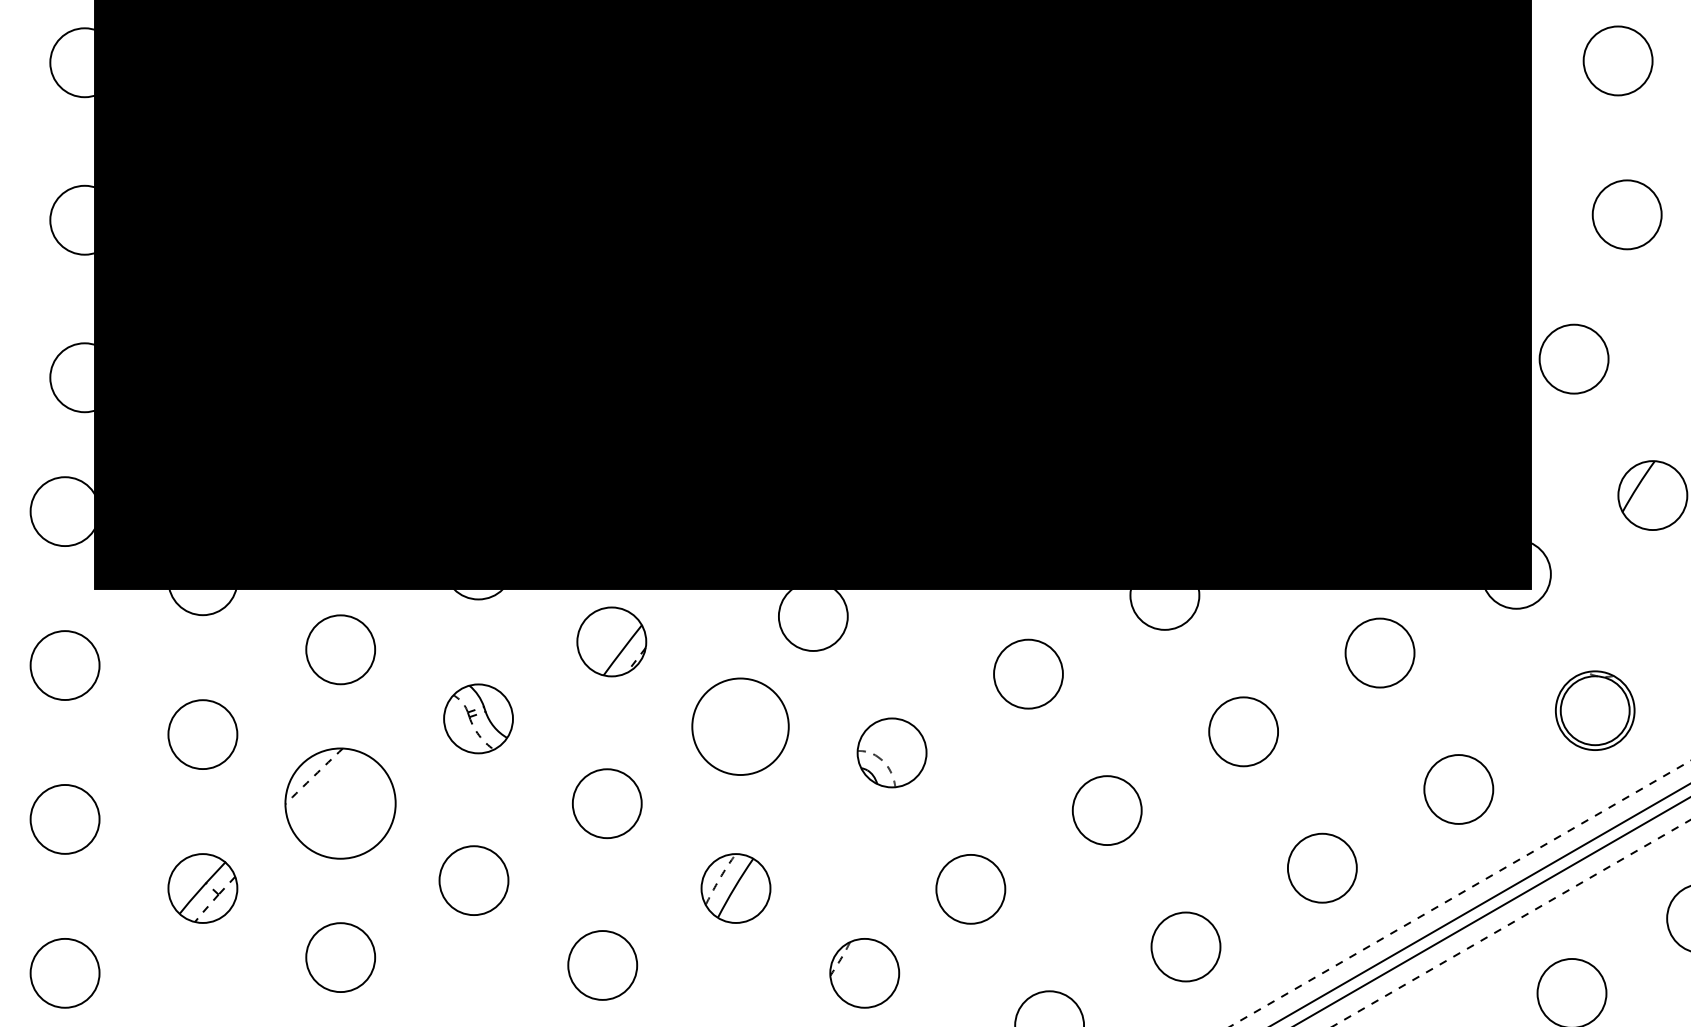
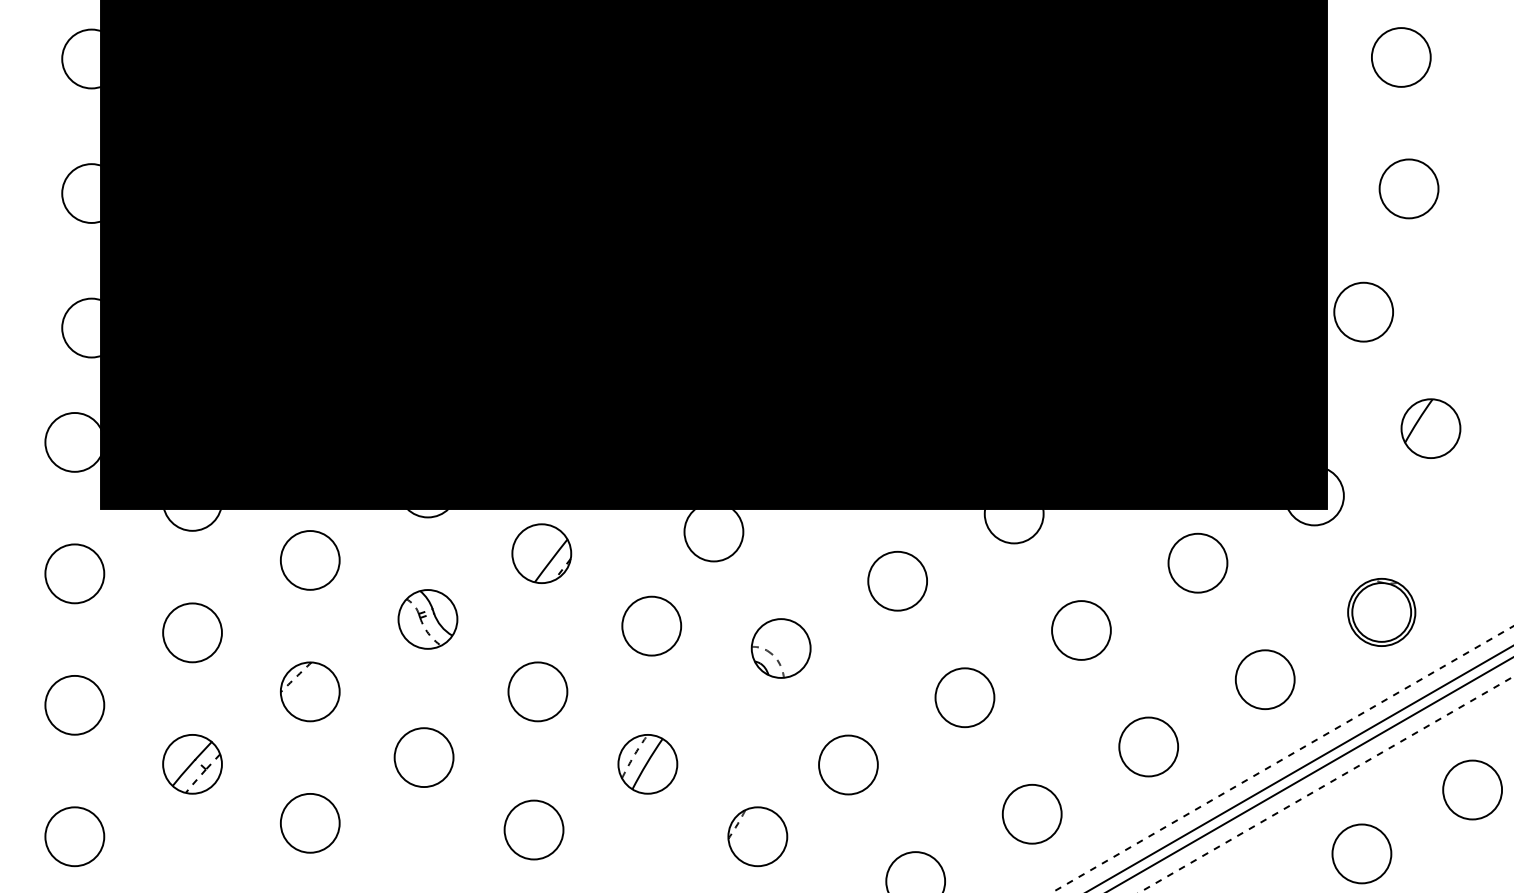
circle: (740, 725) -> (651, 625), size x0.71
part: (341, 803) -> (310, 691), size x0.62

